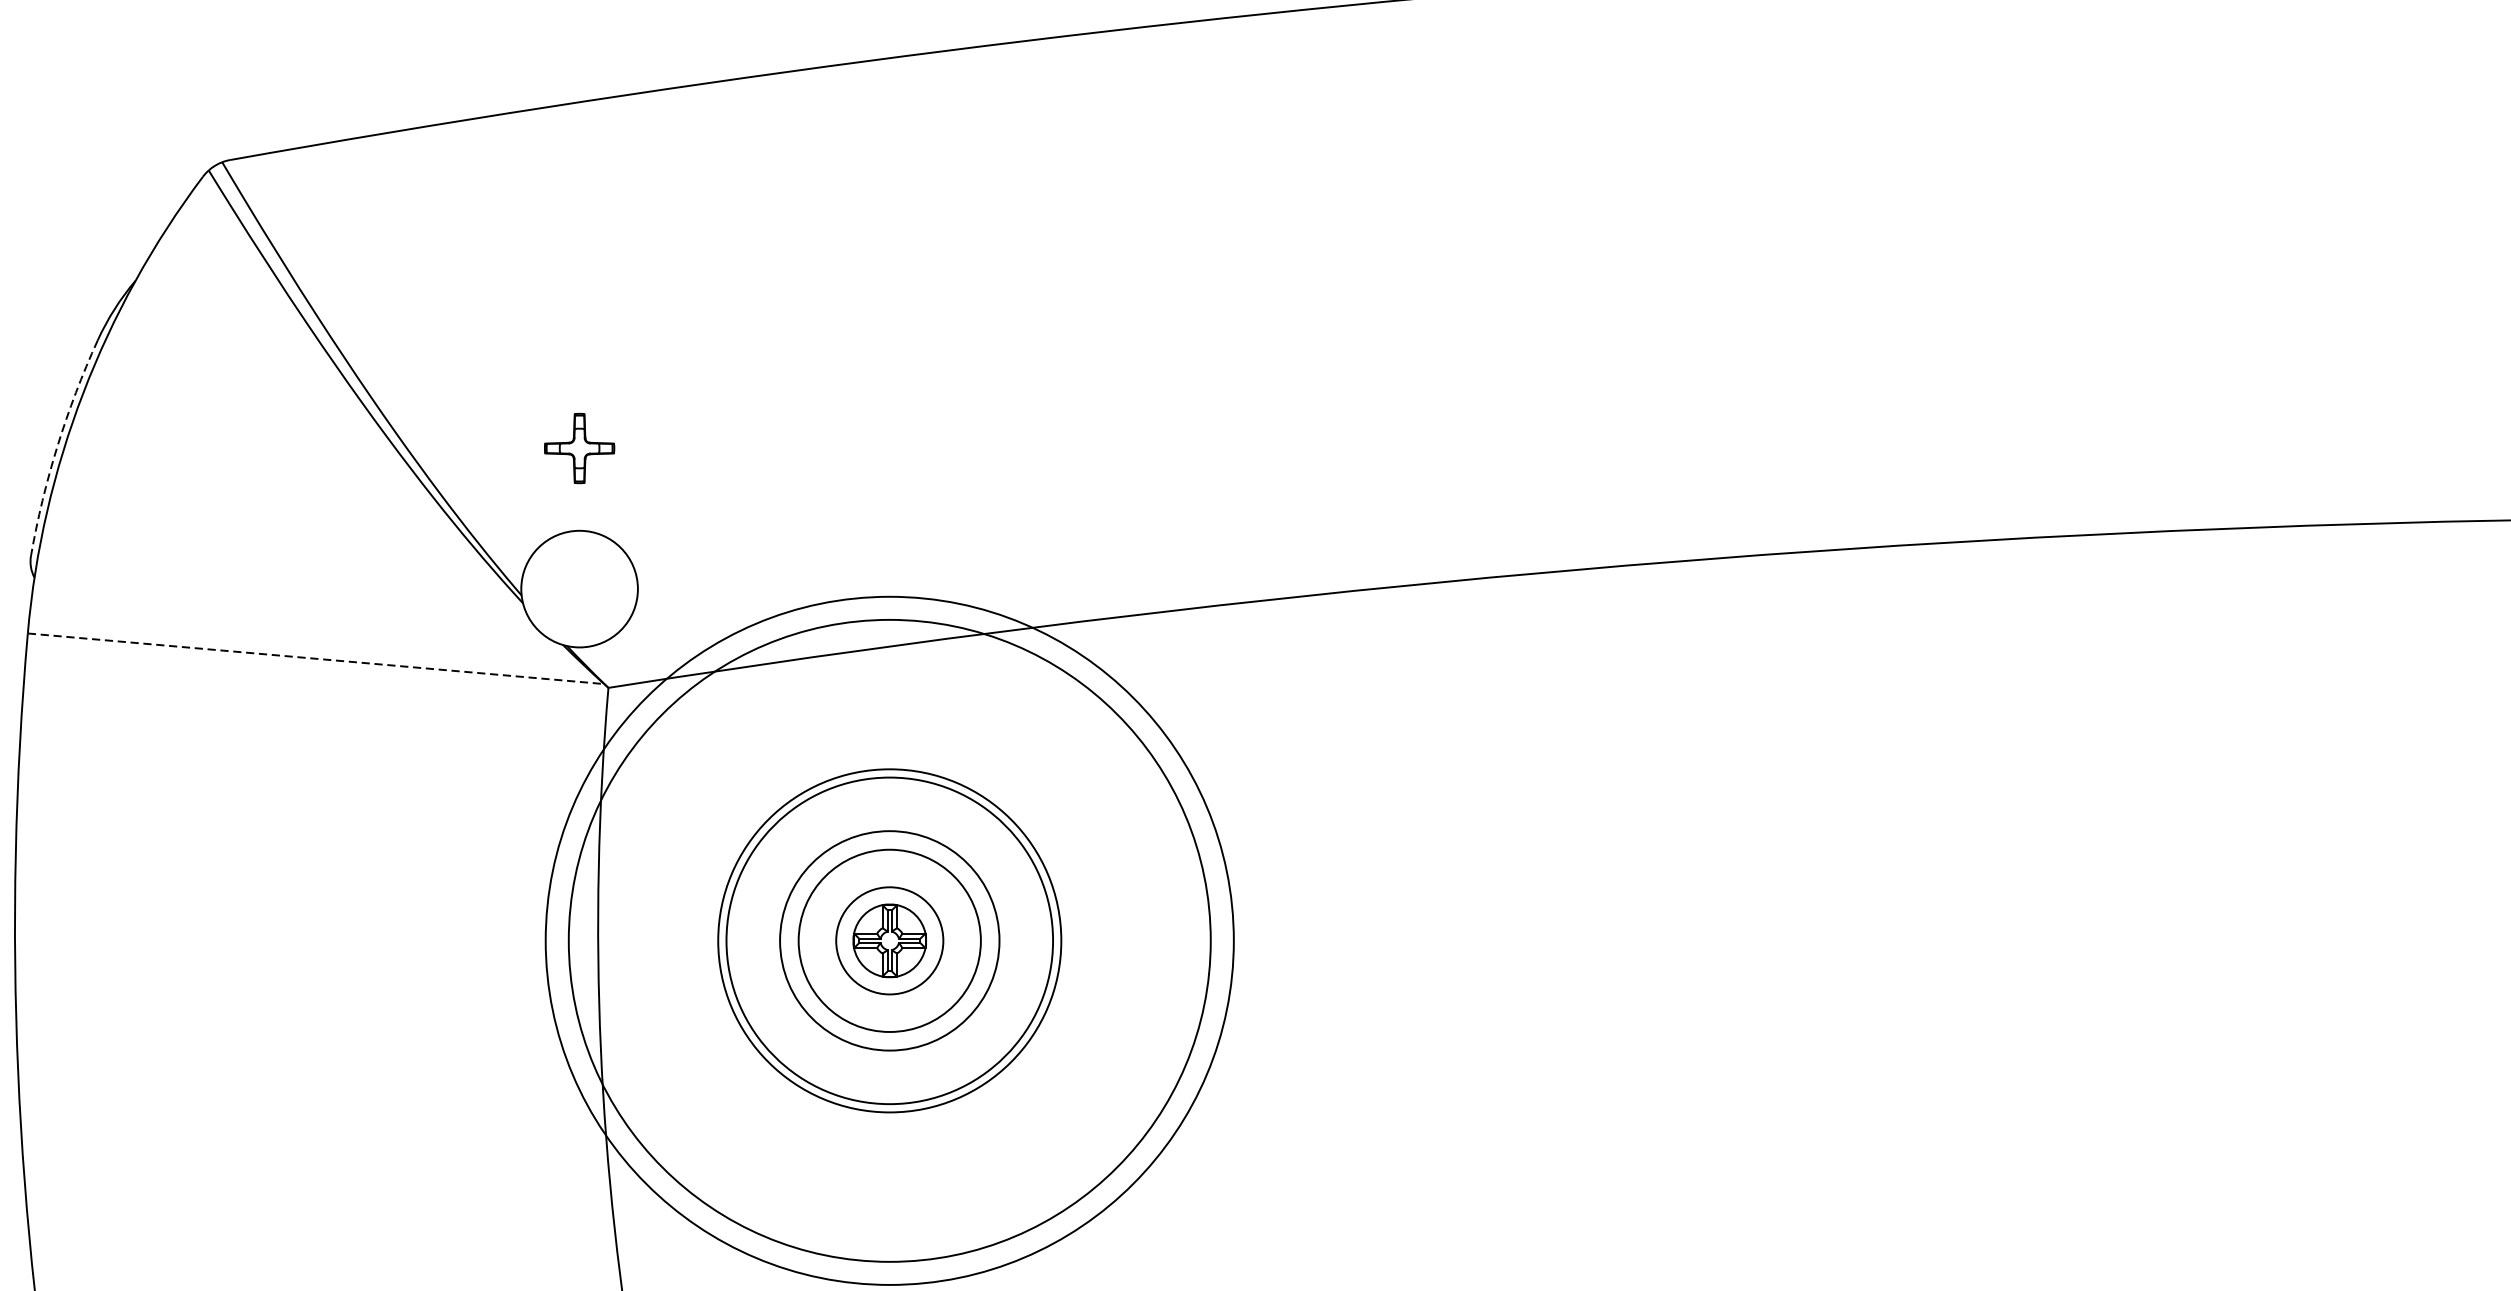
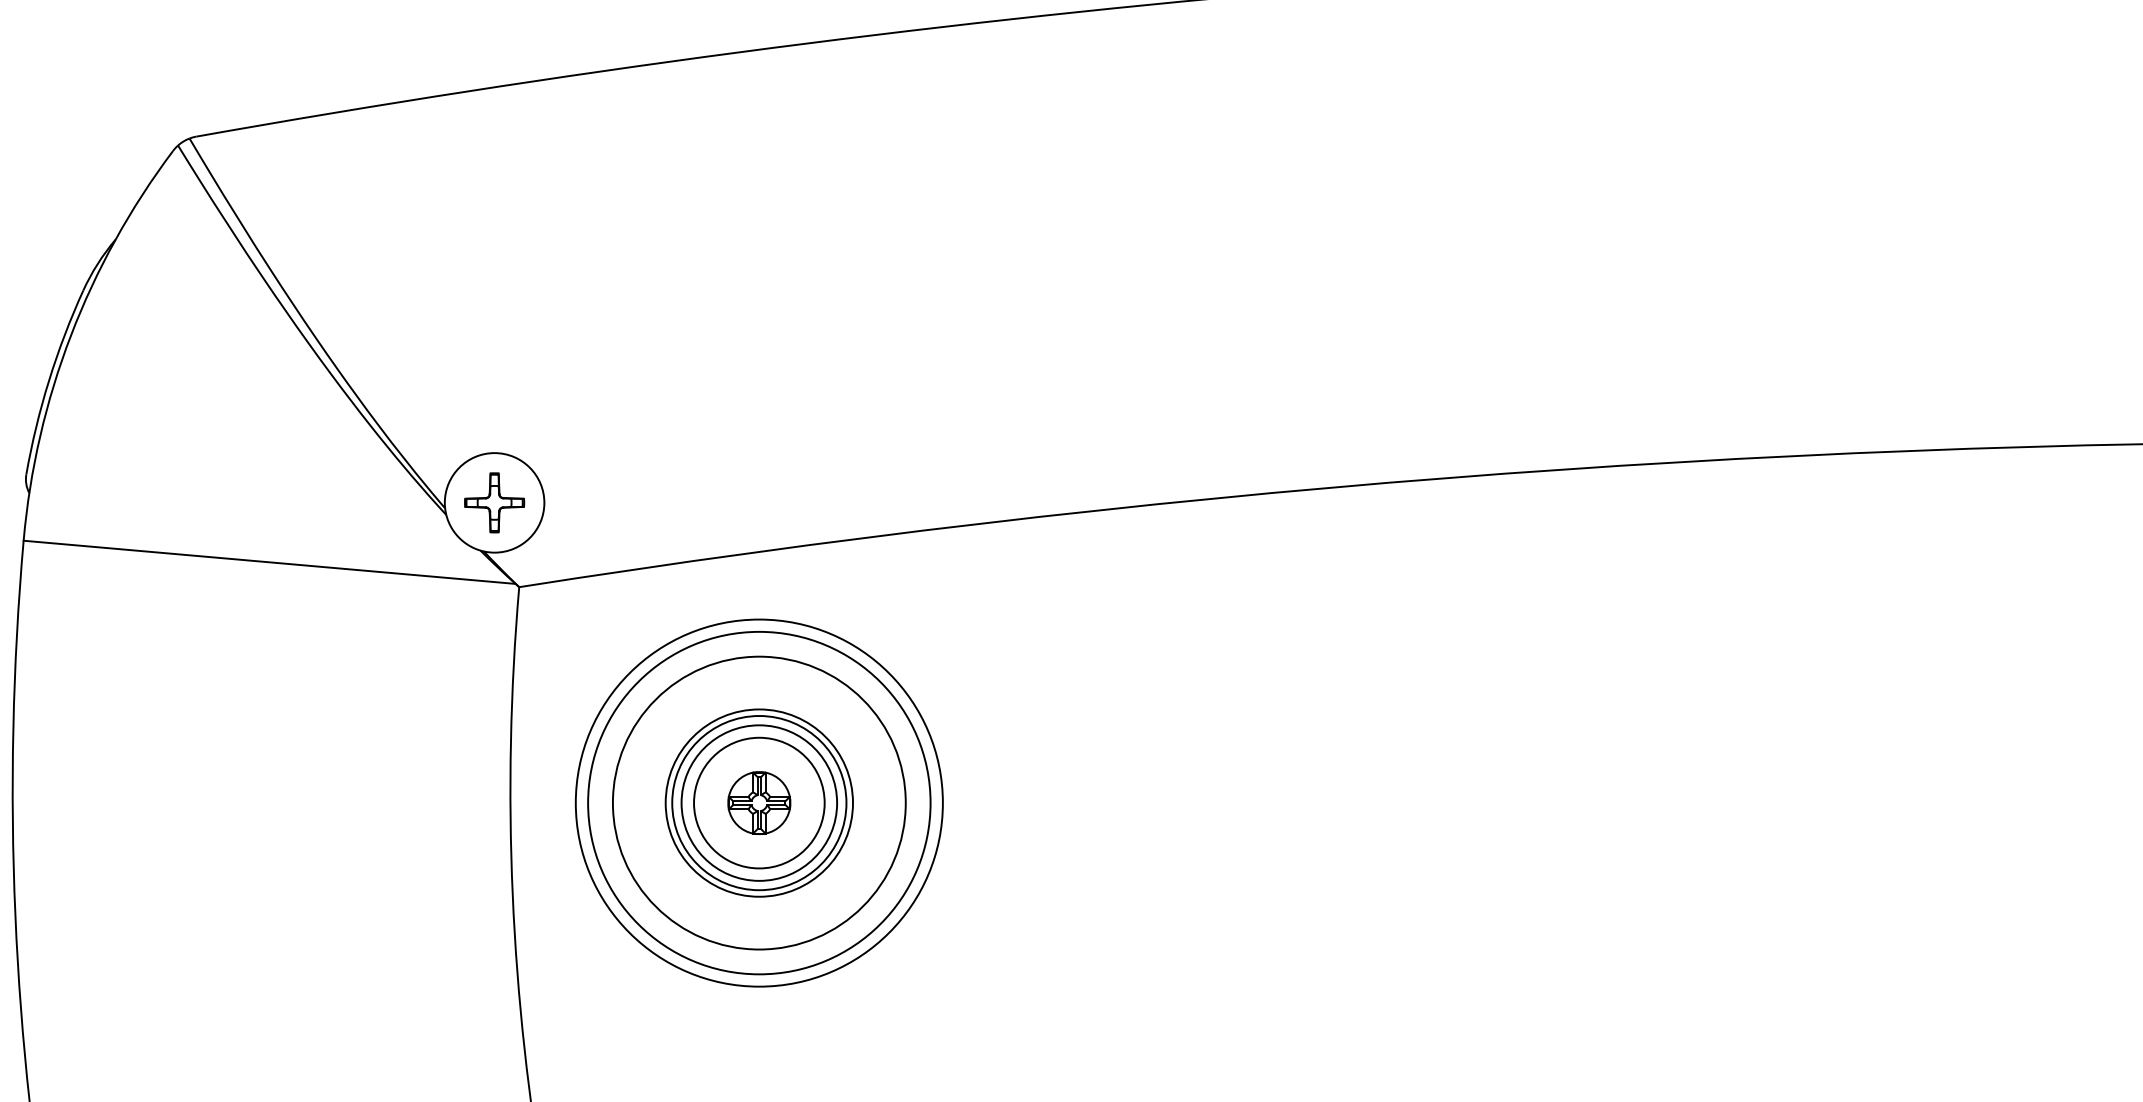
arc: (58, 445) -> (49, 380), dashed -> solid
part: (579, 448) -> (494, 502), moved
line: (315, 658) -> (269, 562), dashed -> solid
circle: (888, 940) -> (758, 802), size x0.62
circle: (889, 940) -> (759, 802), size x0.62
circle: (889, 940) -> (759, 802), size x1.43
circle: (889, 941) -> (759, 803), size x0.62

